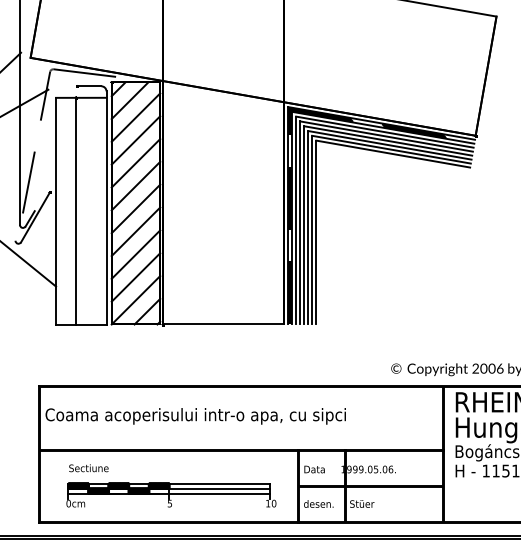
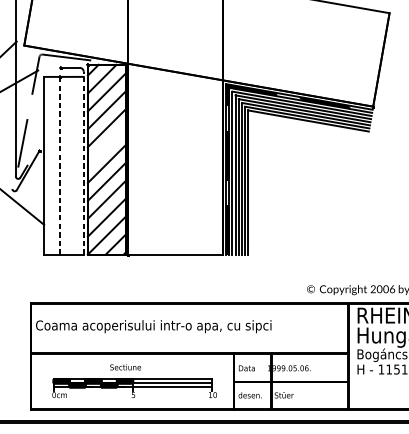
line: (135, 185) -> (106, 145), removed
line: (106, 208) -> (83, 163), solid -> dashed
line: (76, 210) -> (60, 165), solid -> dashed
text: (88, 468) -> (125, 367), moved

